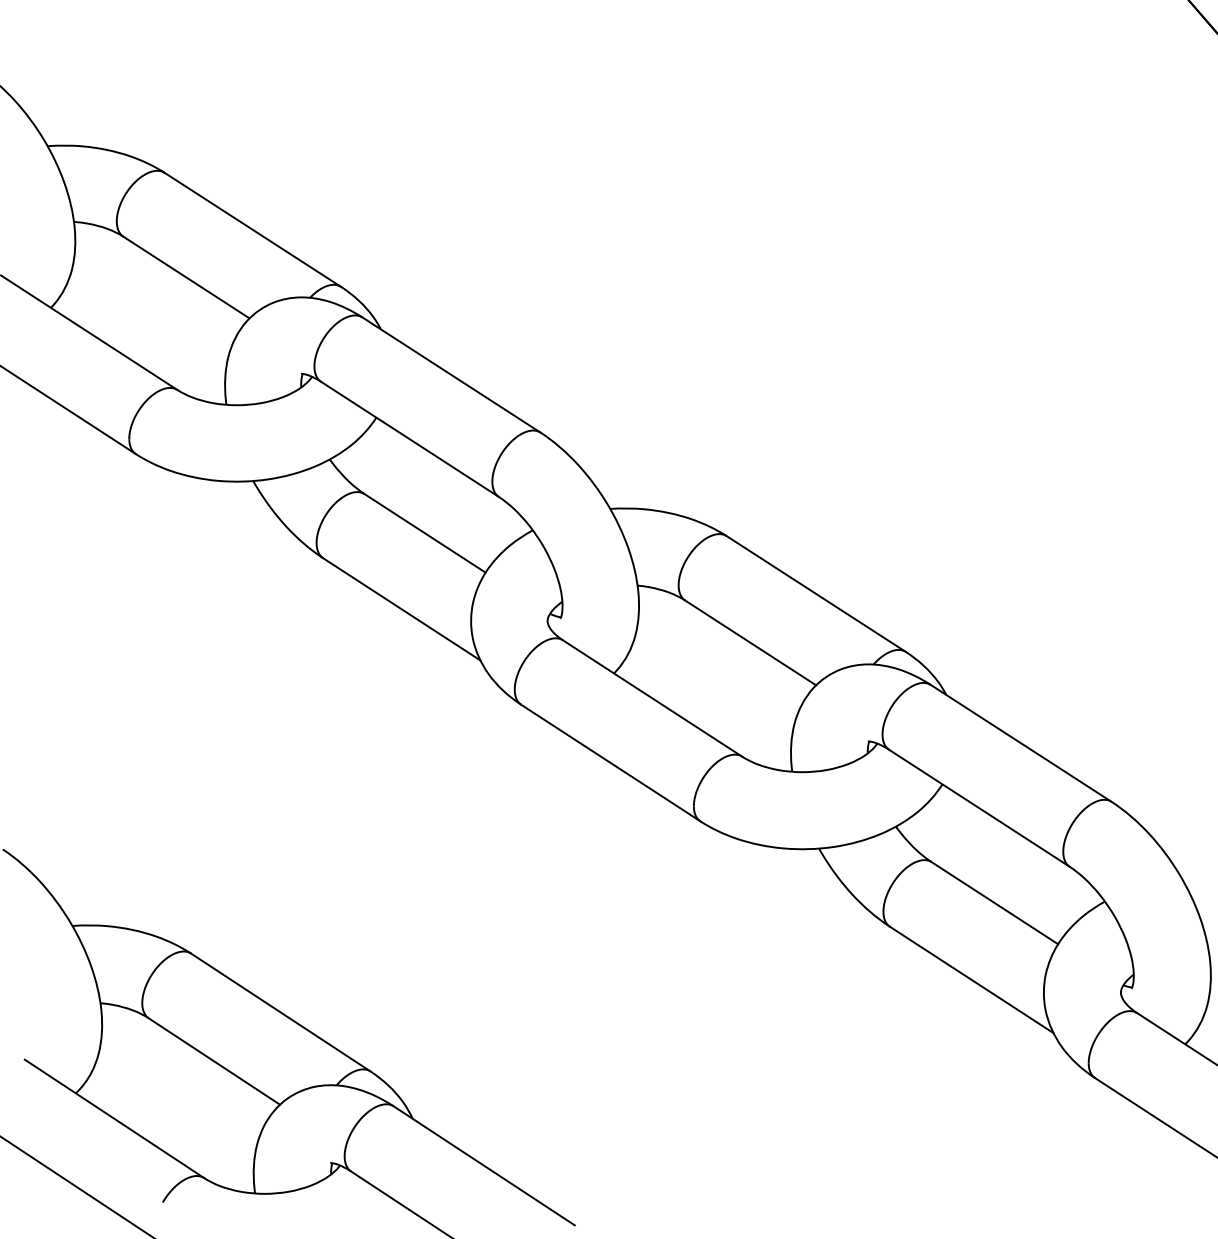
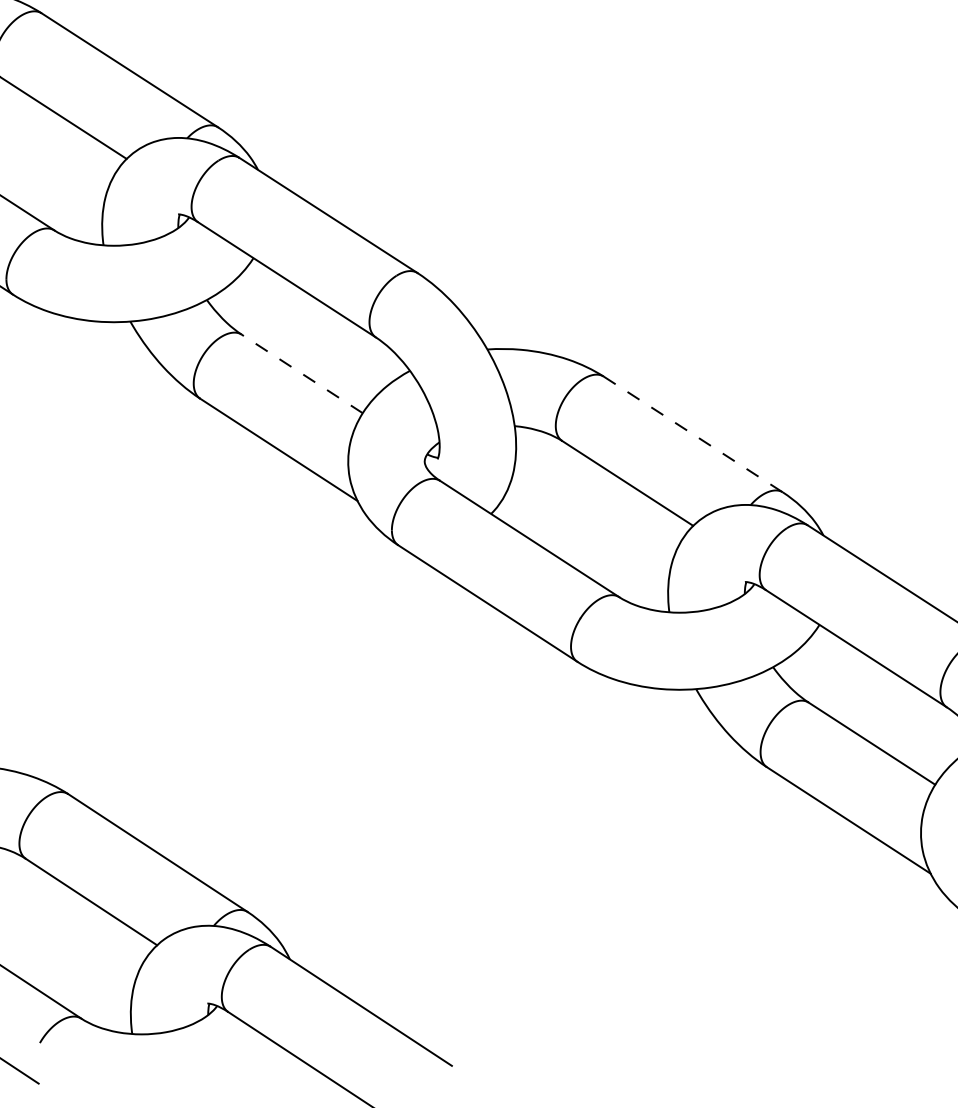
line: (424, 533) -> (301, 374), solid -> dashed
line: (816, 593) -> (693, 434), solid -> dashed

